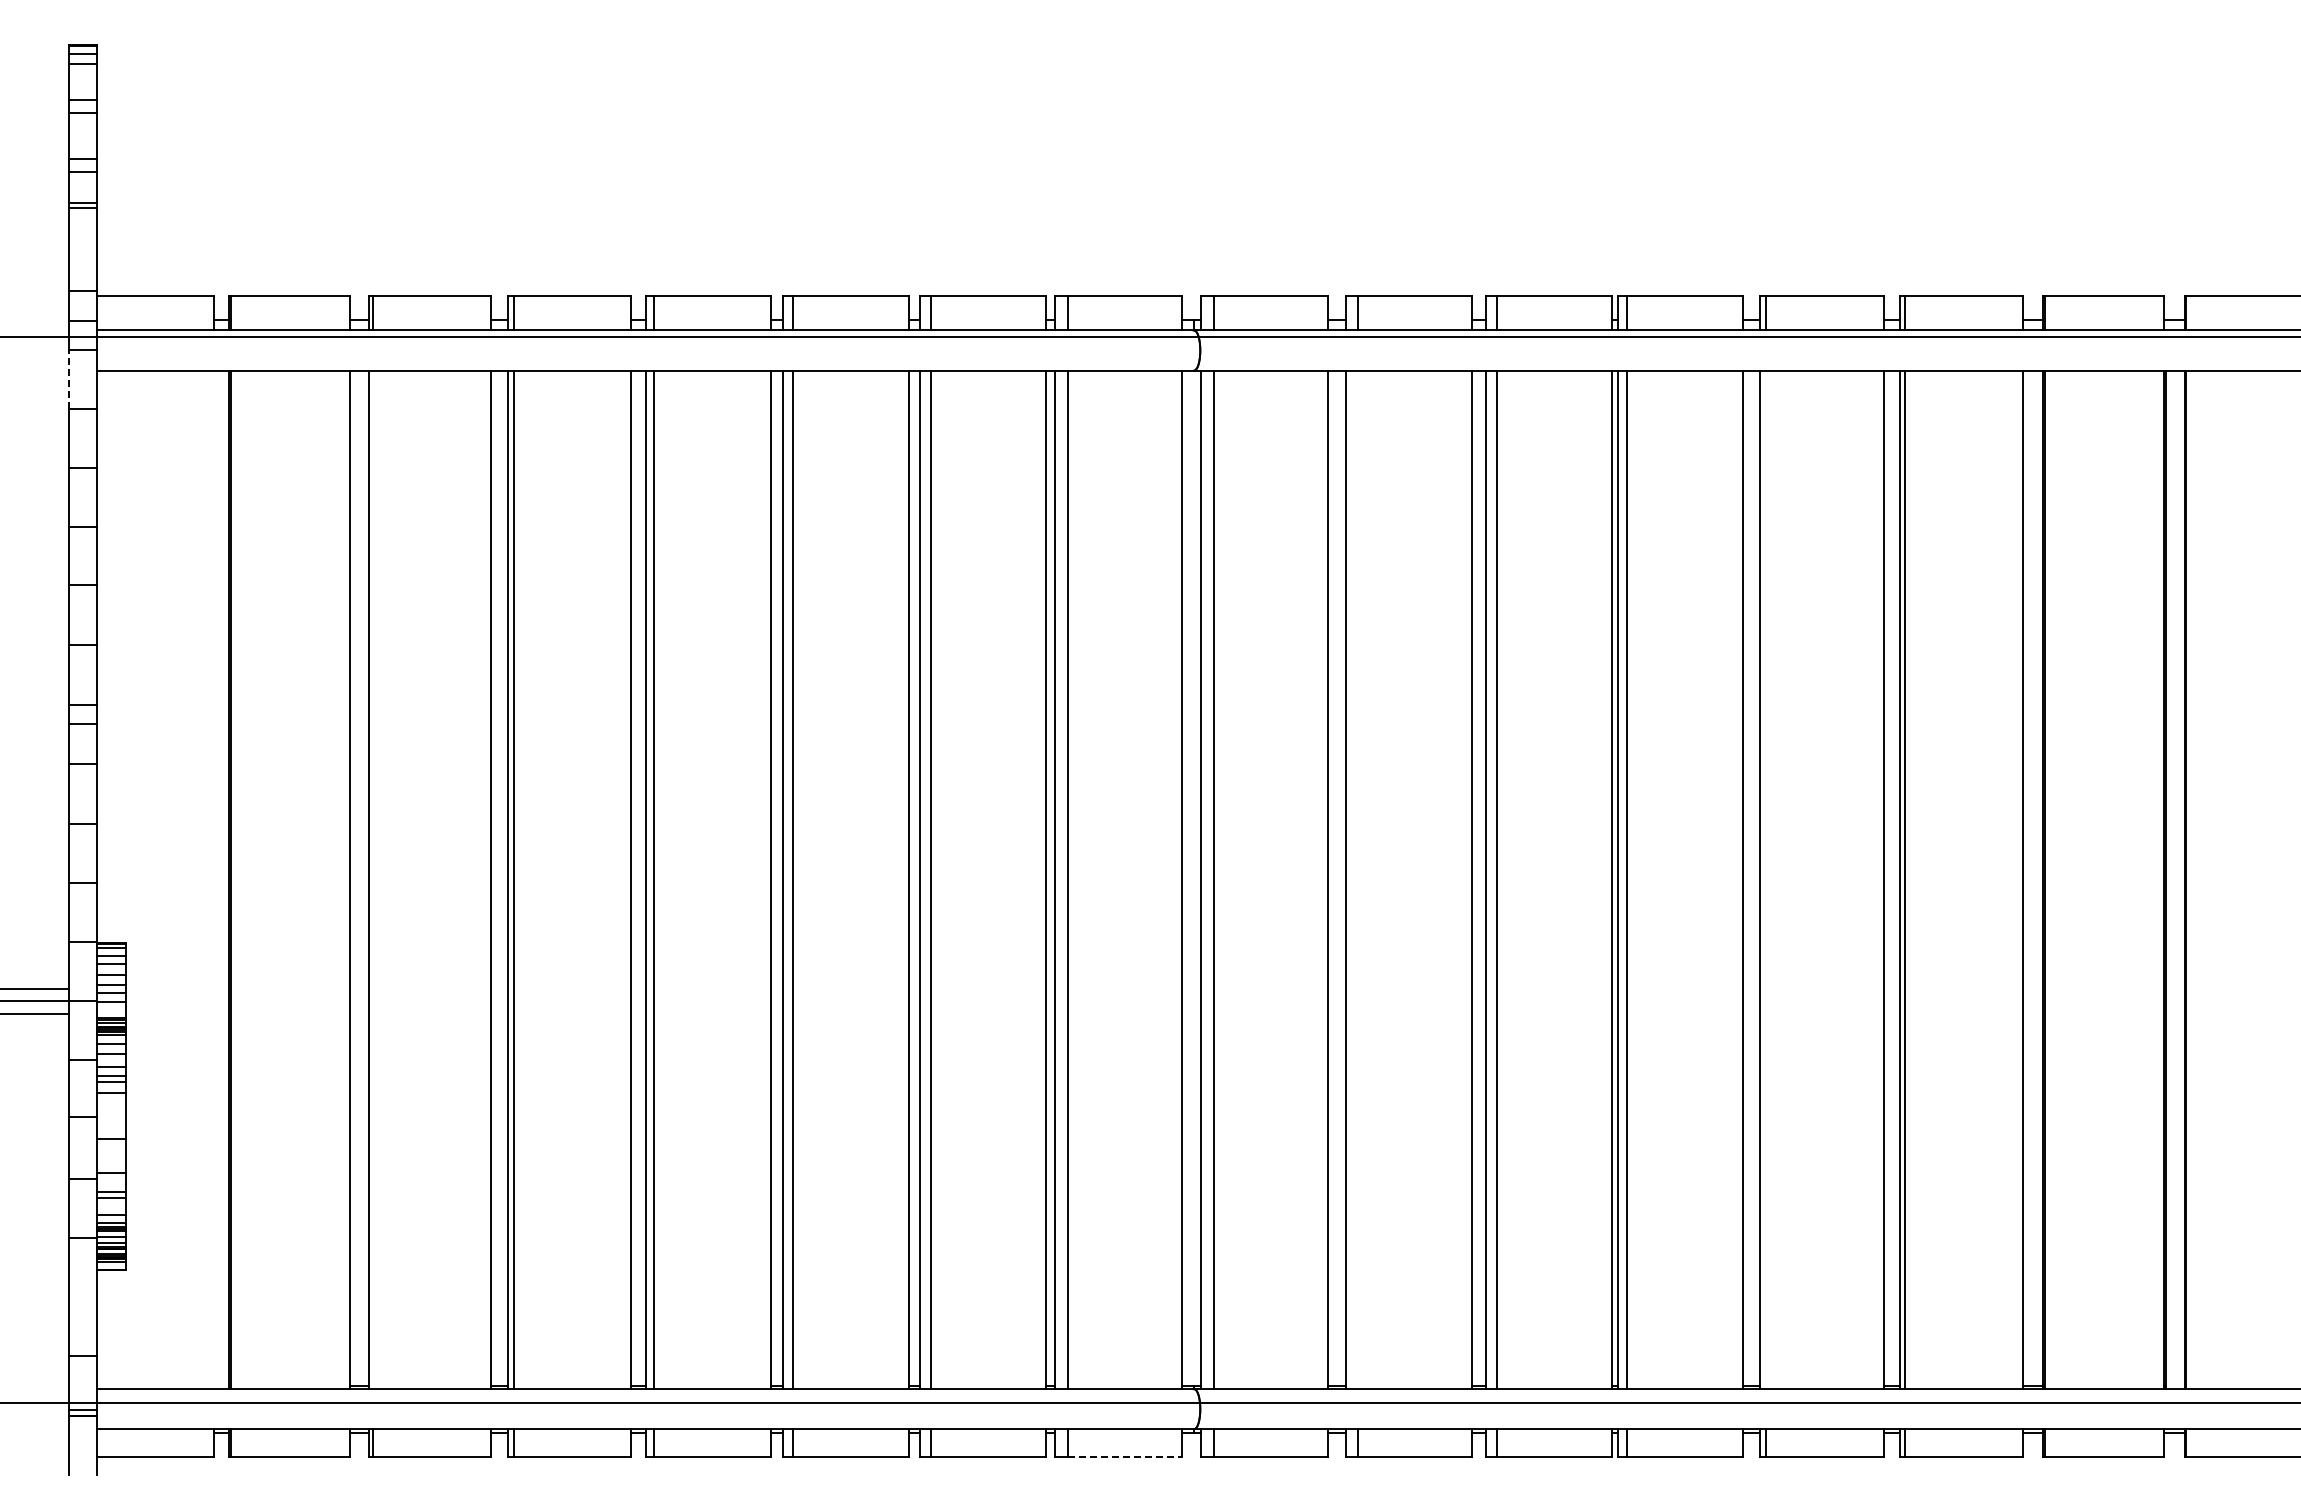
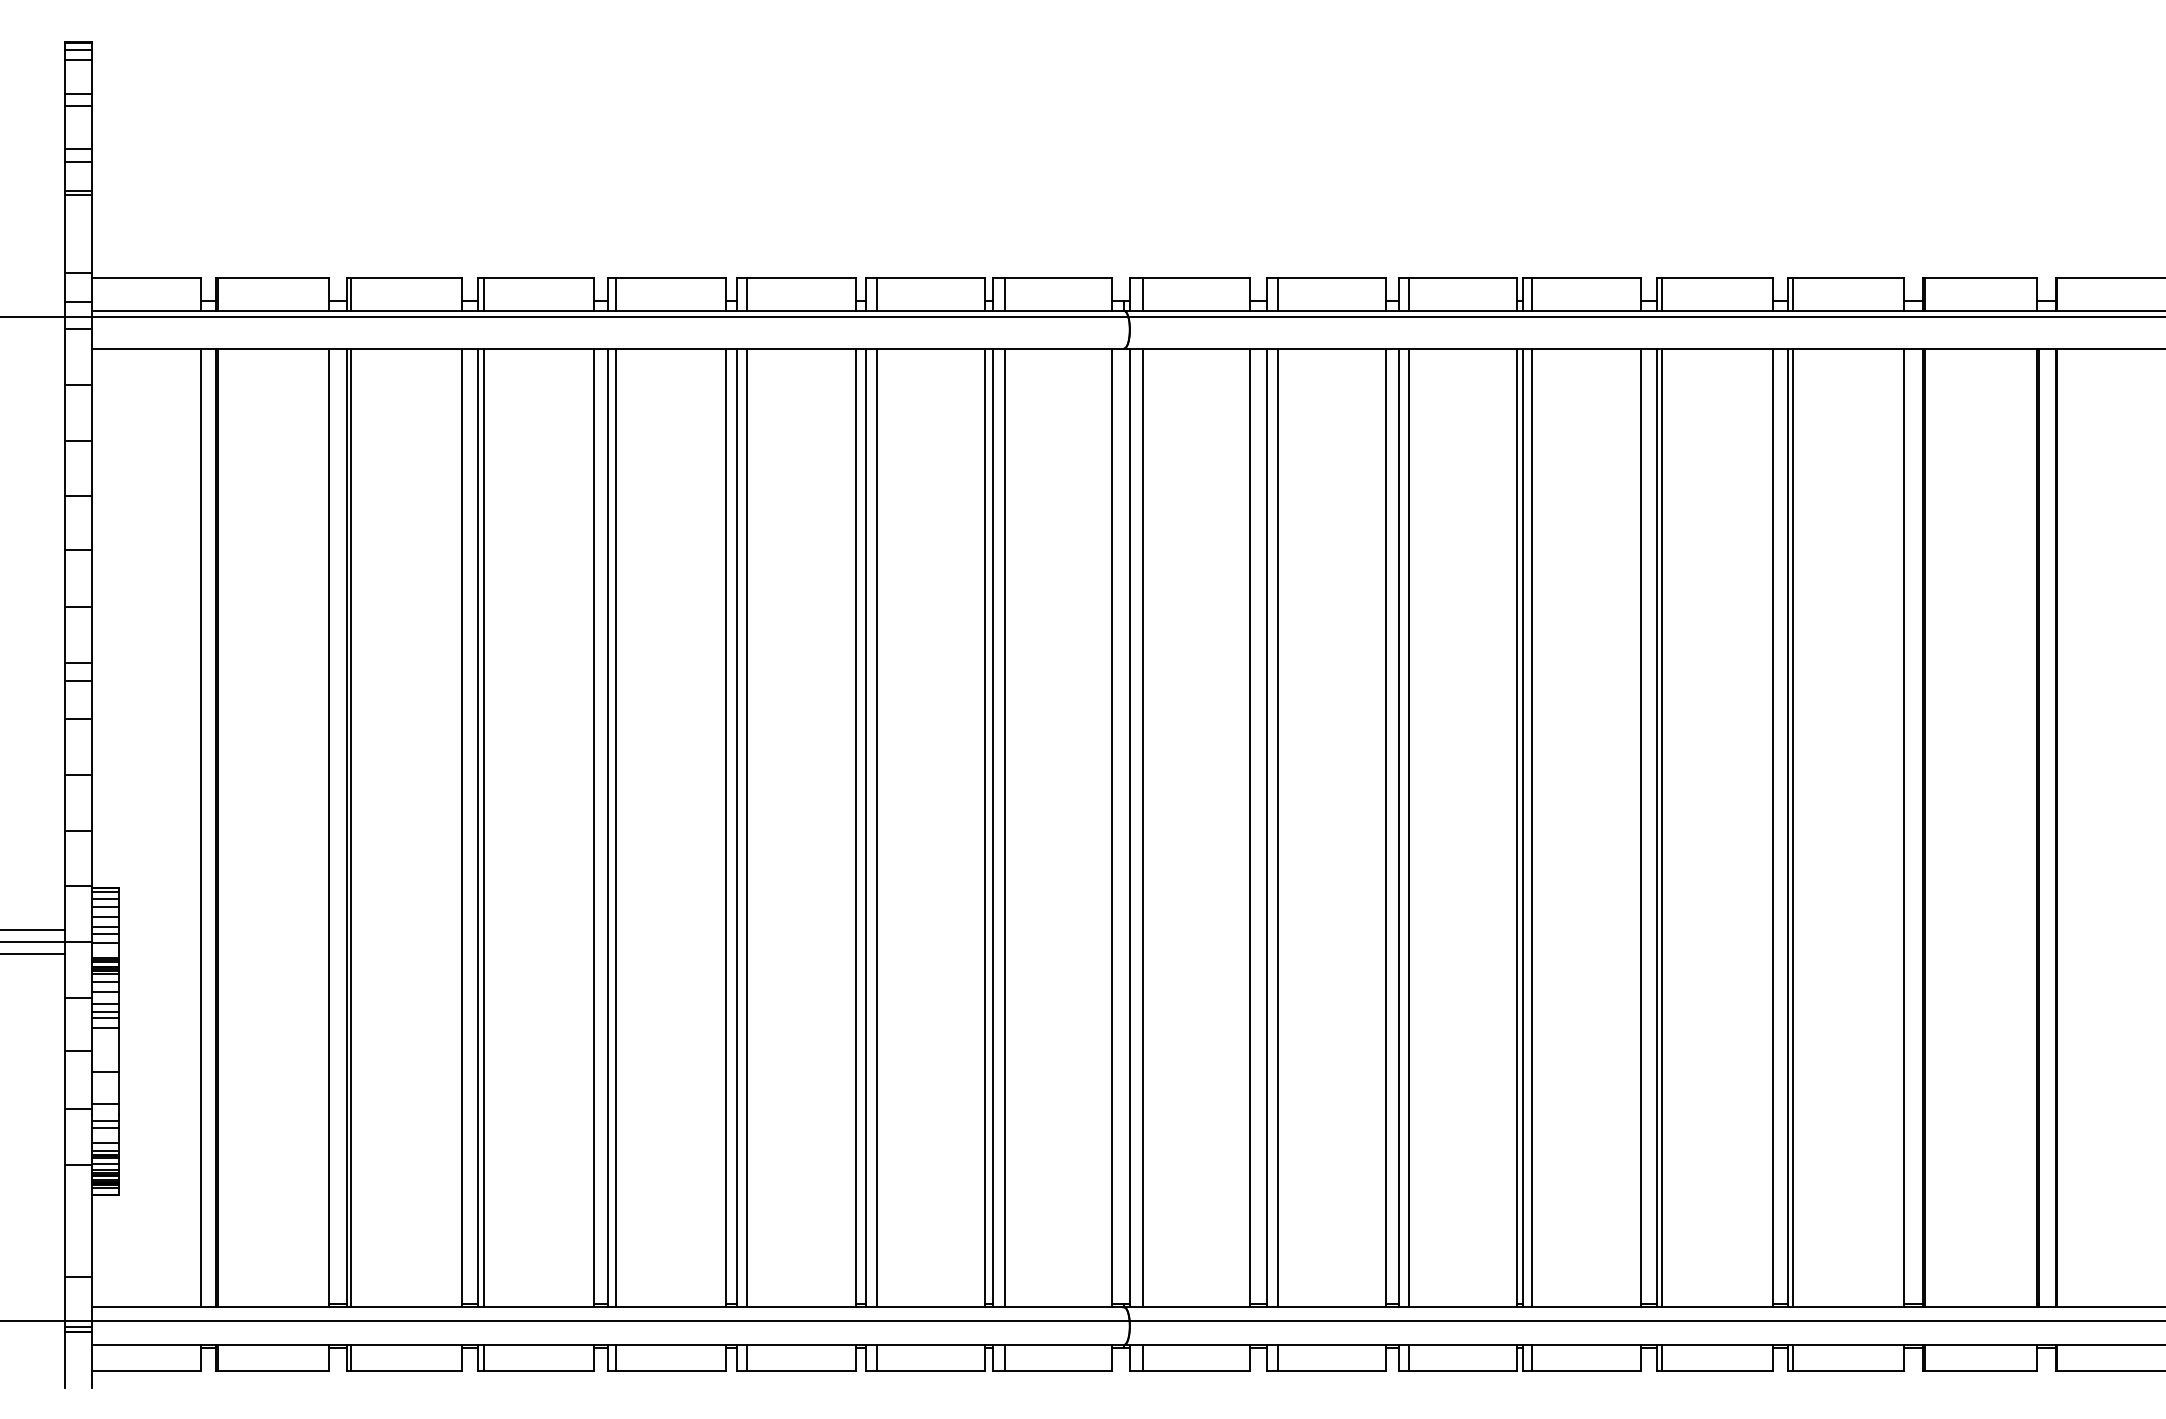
line: (69, 379) -> (65, 357), dashed -> solid
line: (213, 879) -> (201, 827), added
line: (372, 879) -> (350, 827), added
line: (1357, 879) -> (1277, 827), added
line: (1766, 879) -> (1662, 827), added
line: (1124, 1456) -> (1058, 1370), dashed -> solid

